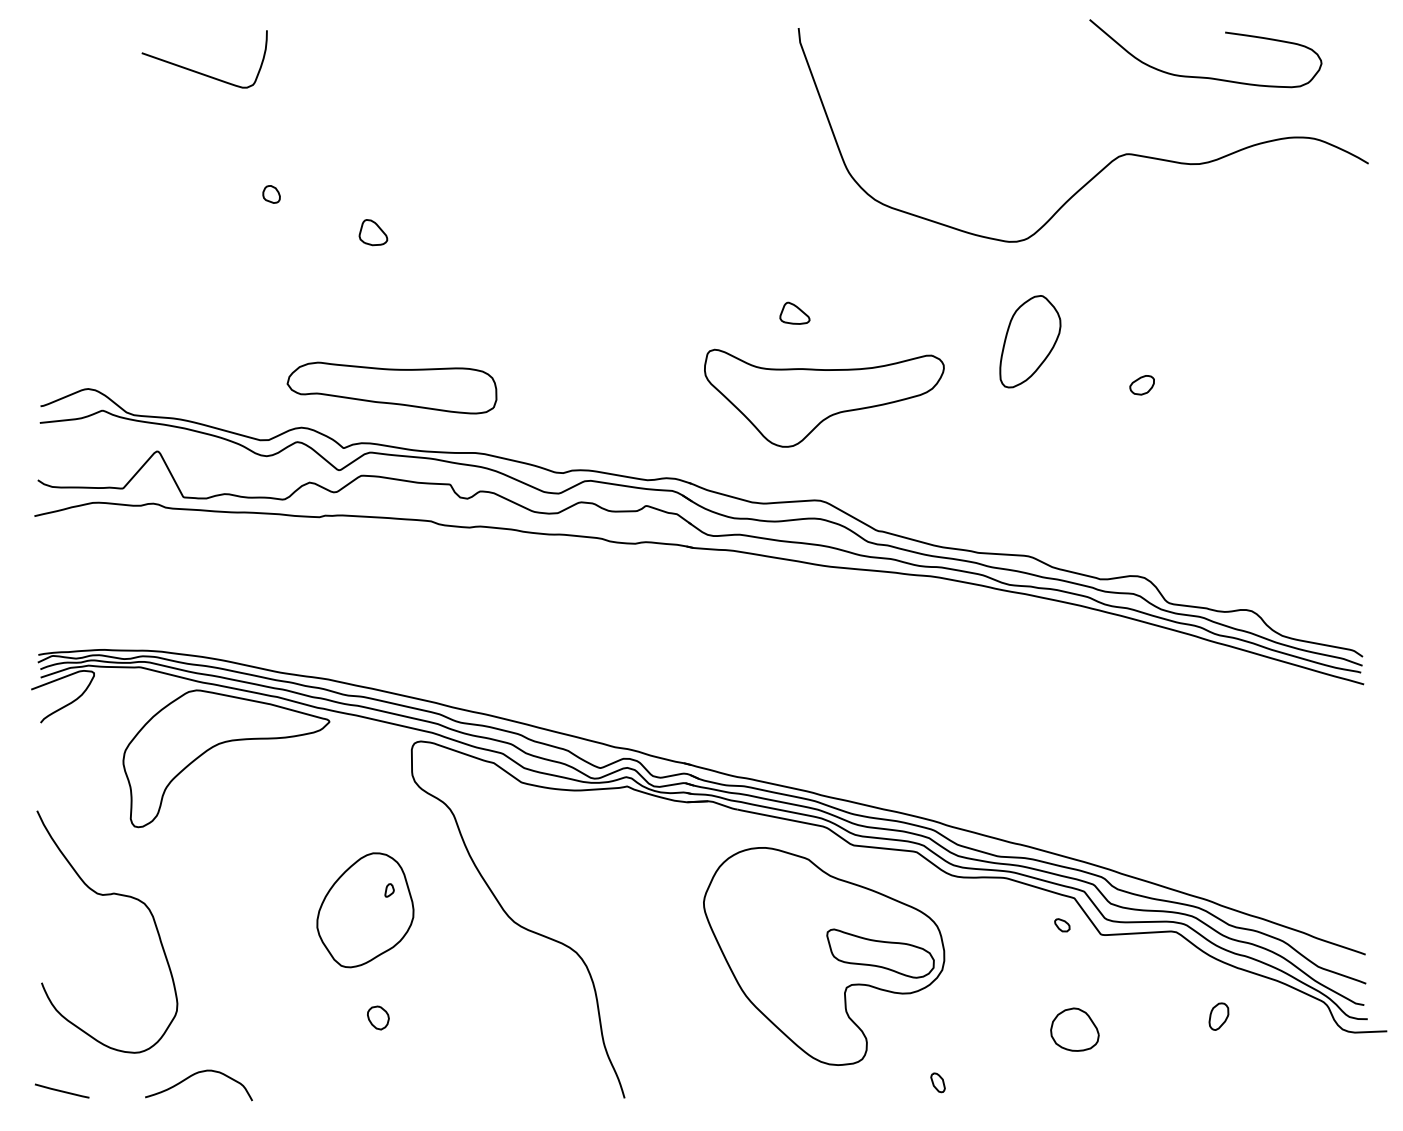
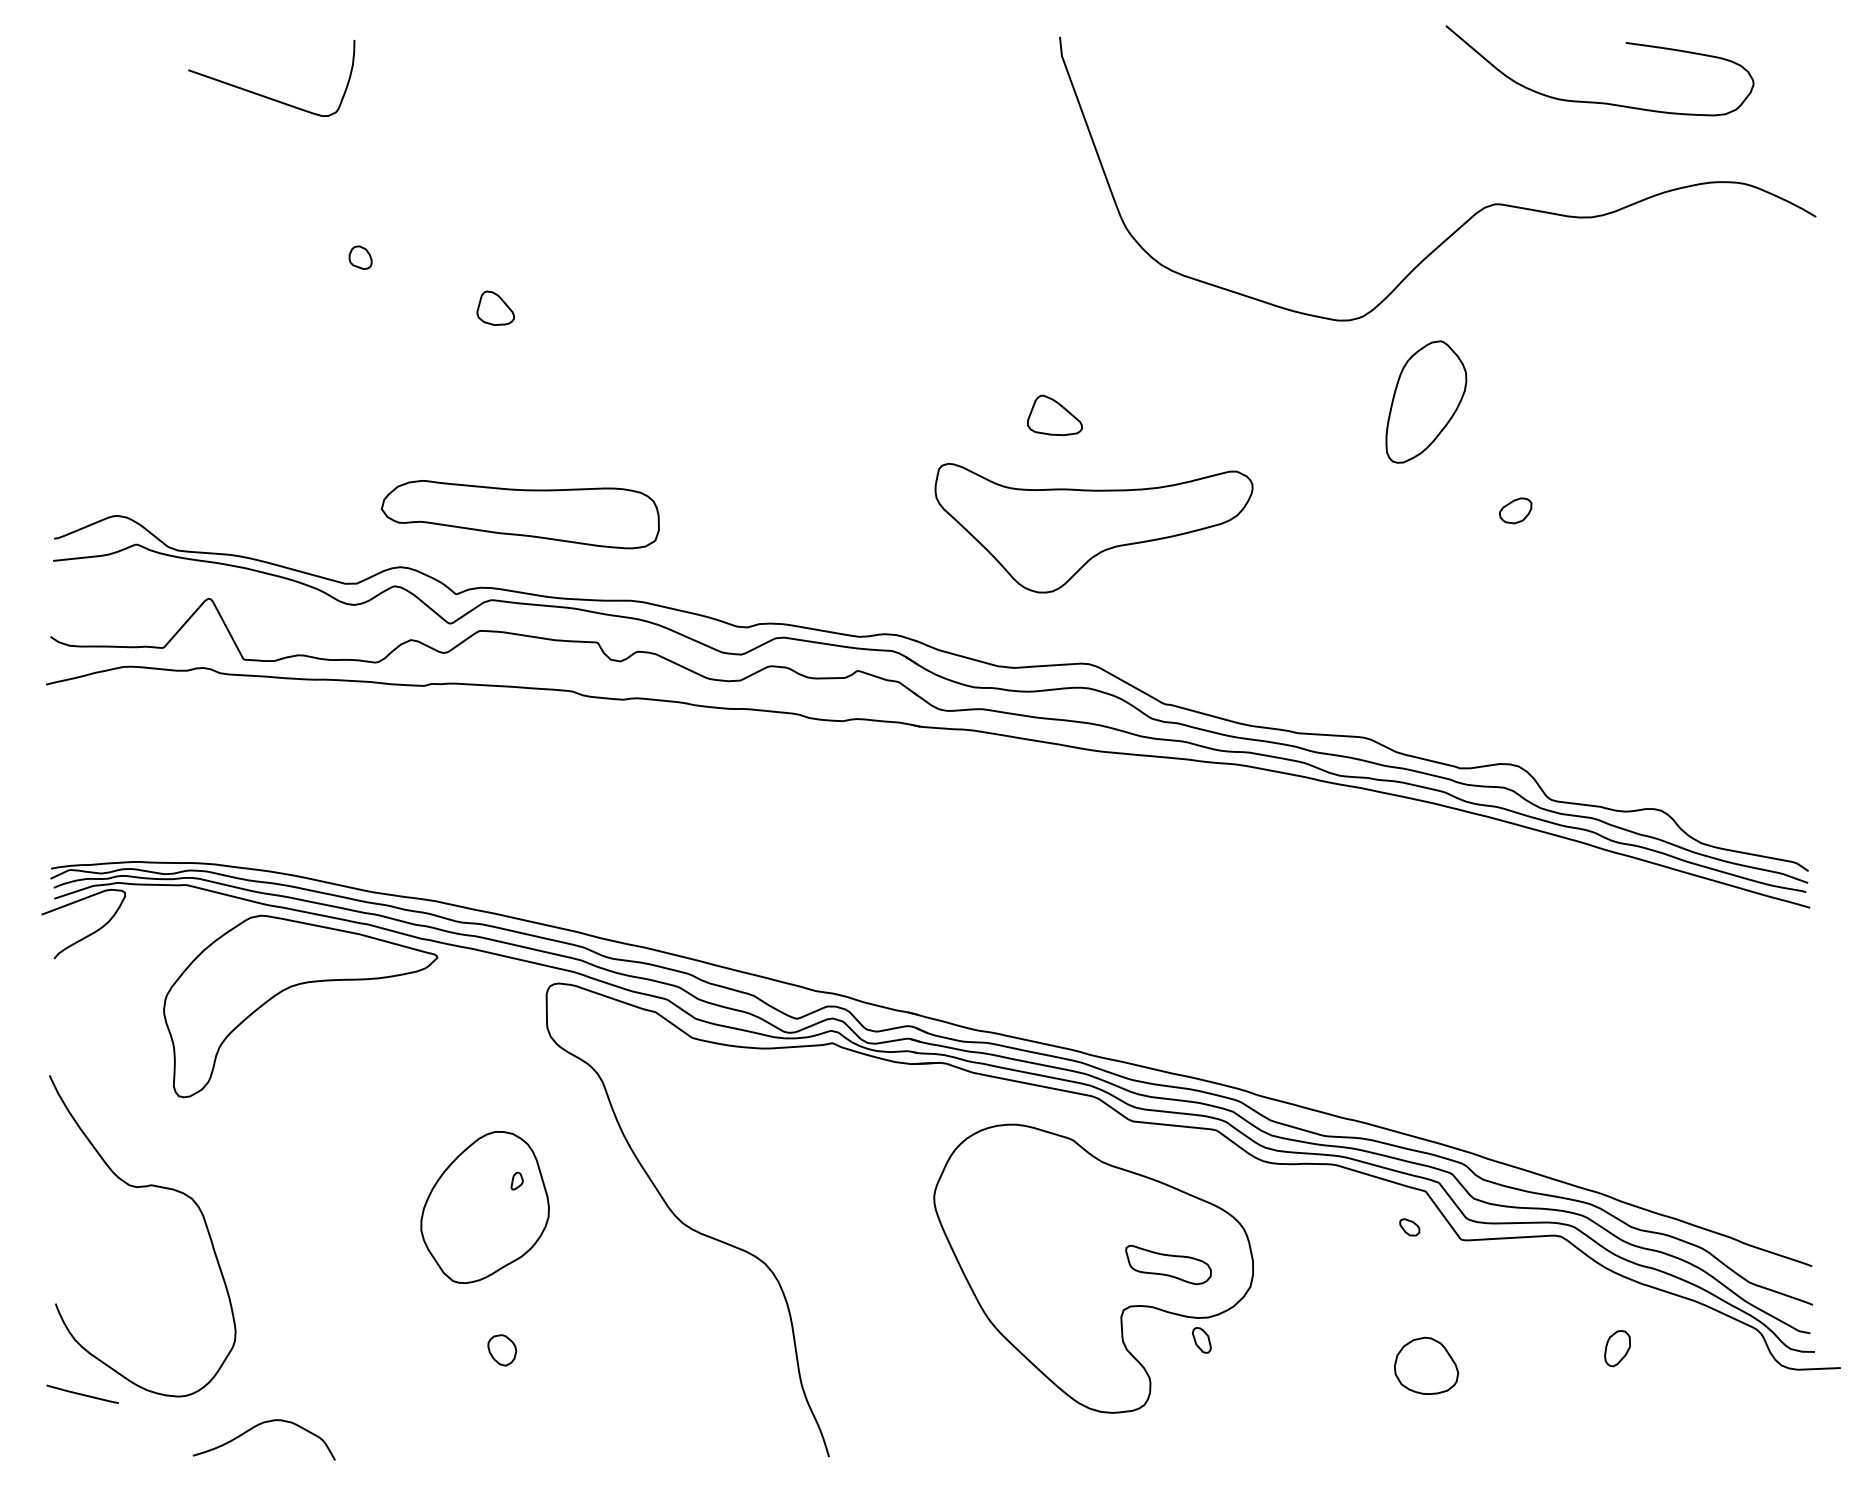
part: (794, 313) -> (1054, 415), size x1.4
part: (1030, 341) -> (1426, 401), moved
part: (880, 953) -> (1168, 1264), size x0.6
part: (937, 1082) -> (1201, 1340), moved
line: (61, 1090) -> (82, 1393), moved

